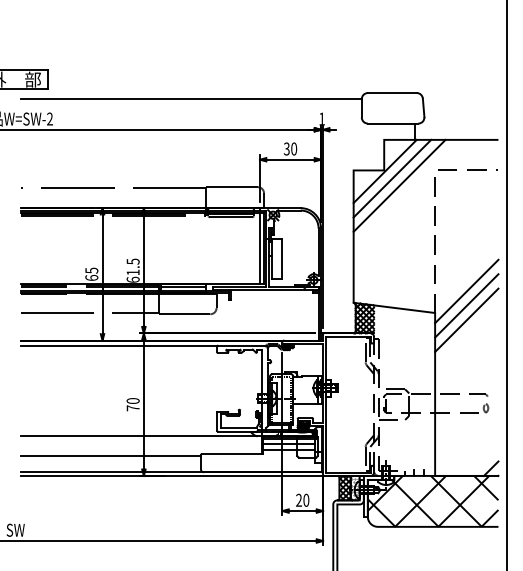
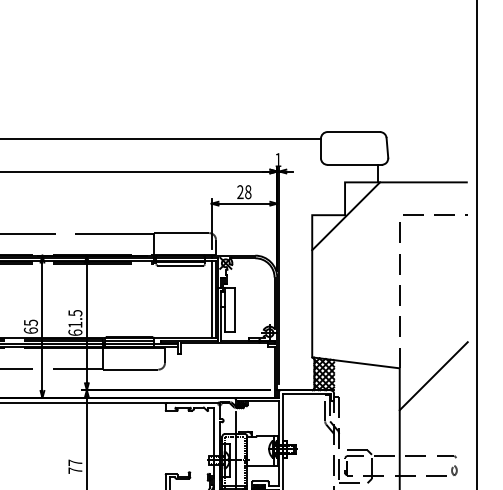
text: (290, 149) -> (244, 192), 30 -> 28
line: (392, 178) -> (353, 223), removed
line: (399, 185) -> (361, 231), removed
line: (466, 291) -> (433, 345), removed
line: (466, 305) -> (433, 360), removed
text: (132, 400) -> (74, 462), 70 -> 77

